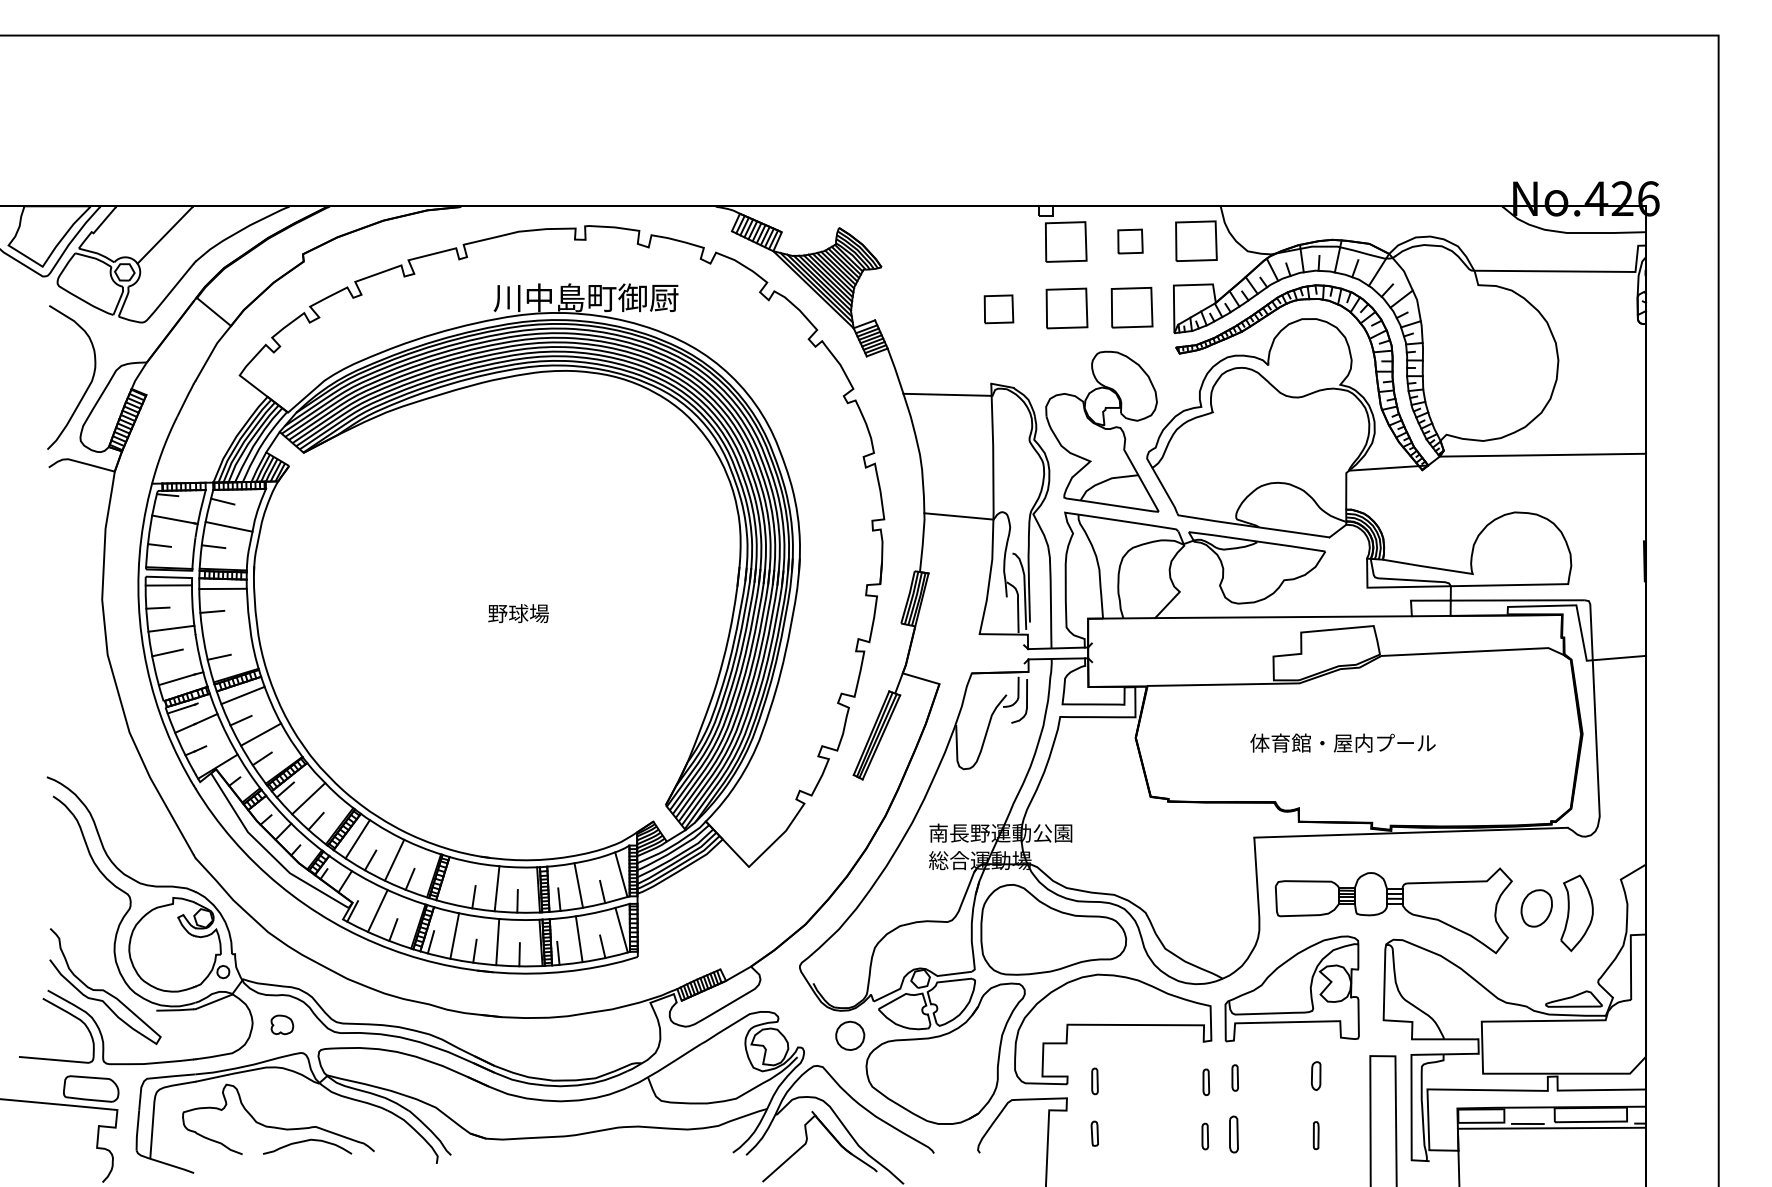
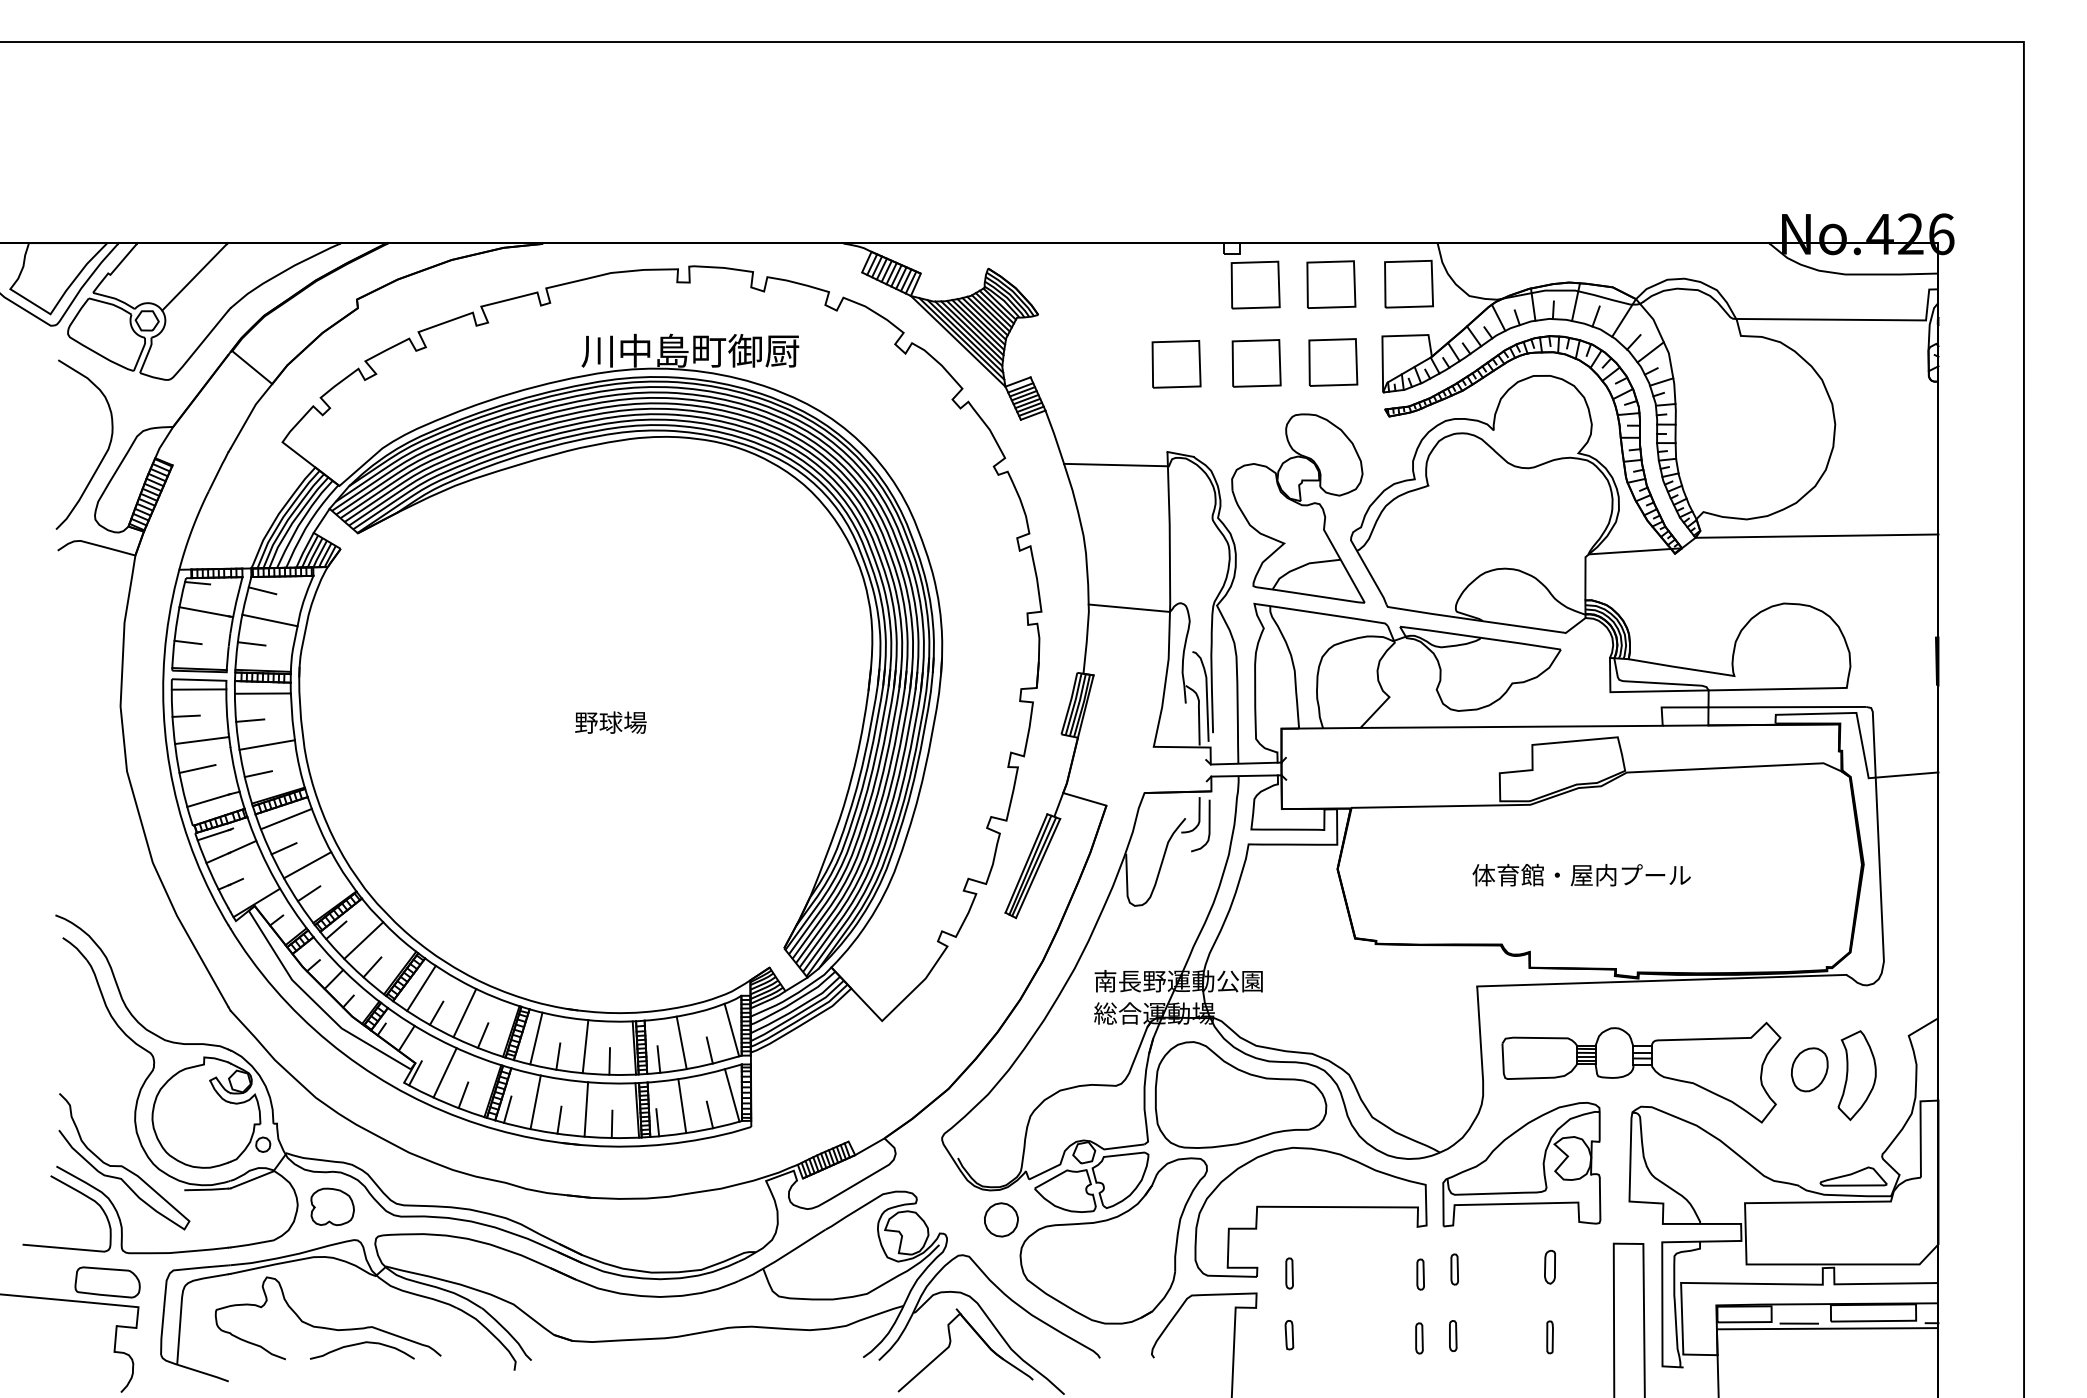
part: (1130, 241) -> (1331, 284), size x1.67
part: (998, 309) -> (1175, 364), size x1.43
line: (226, 632) -> (266, 744), added
line: (455, 881) -> (536, 1038), added
part: (282, 1024) -> (332, 1206), size x1.67
part: (1233, 1134) -> (1452, 1336), size x0.71

